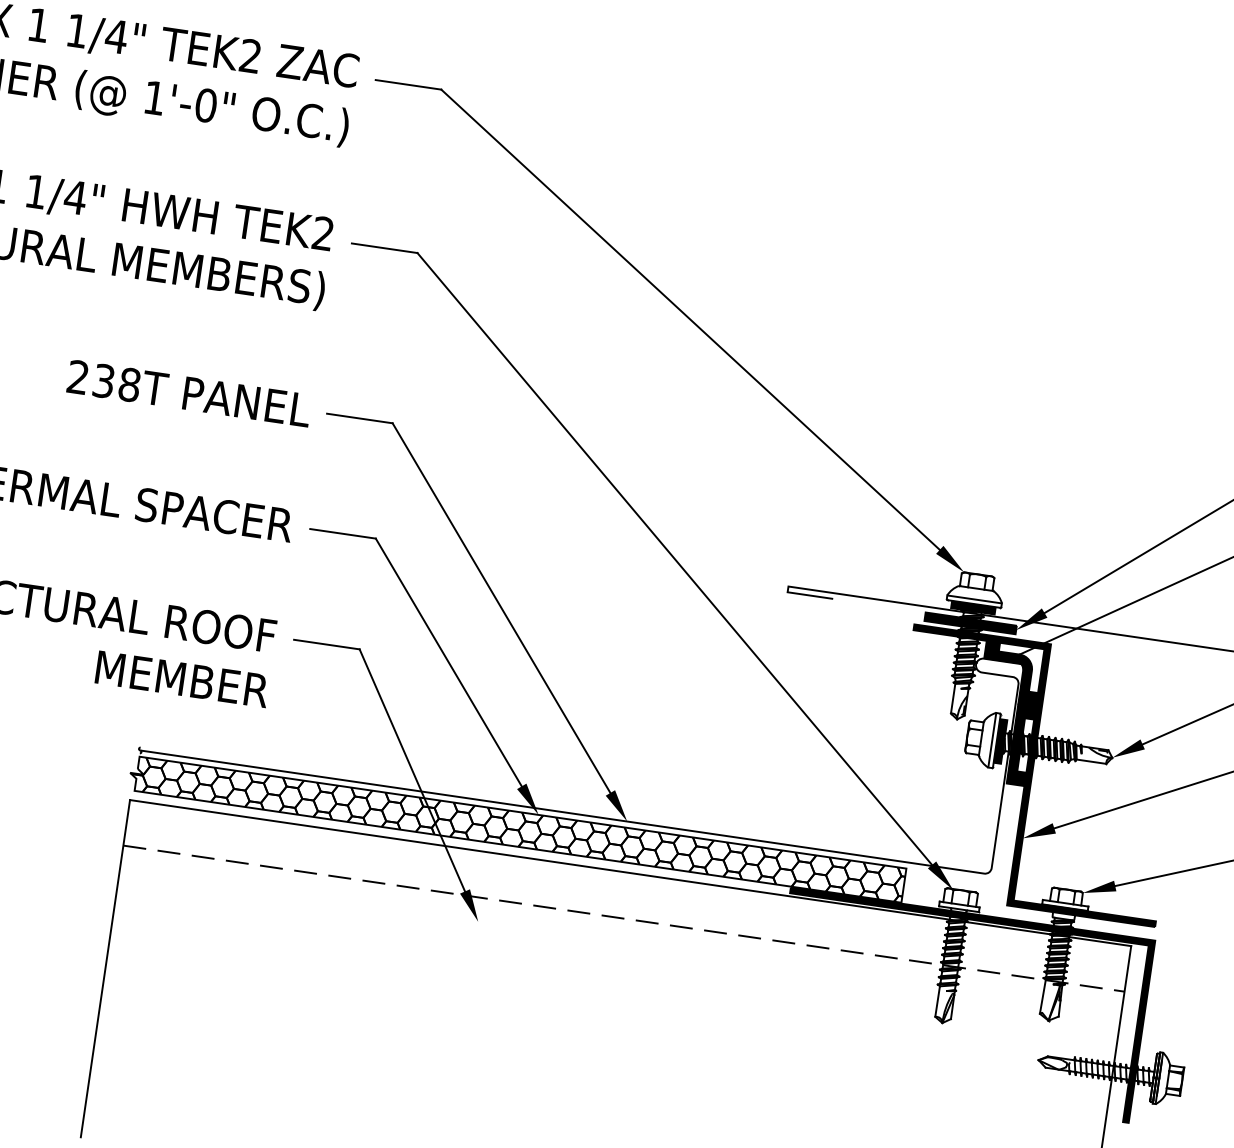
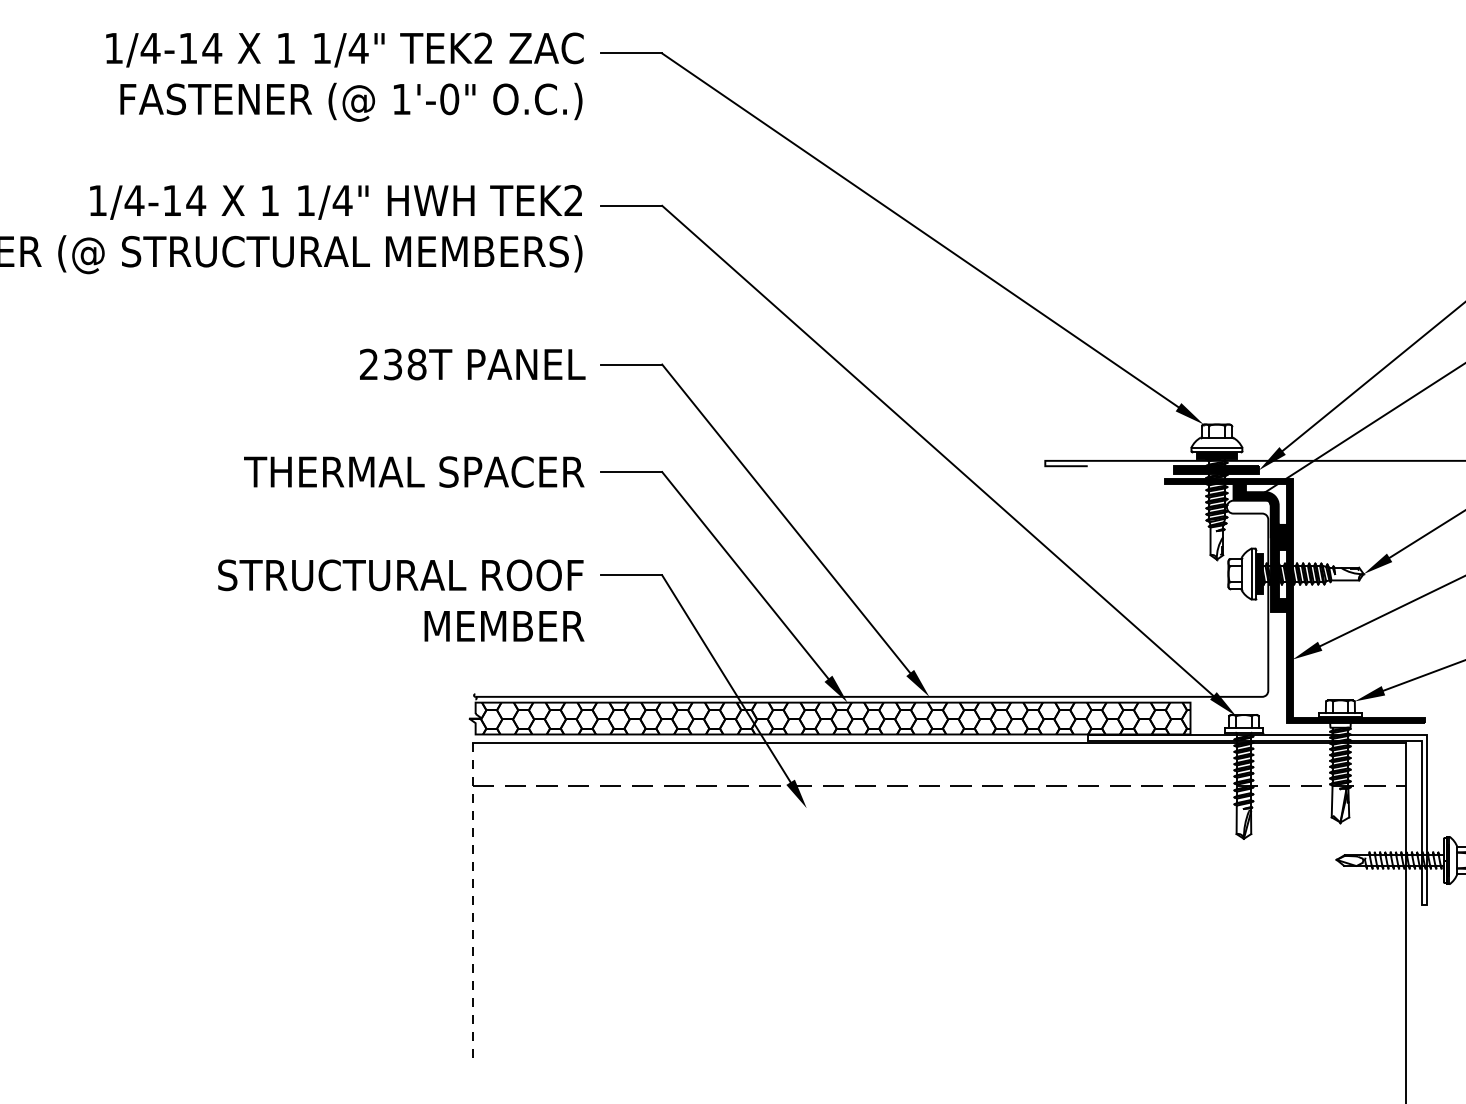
line: (105, 969) -> (472, 901), solid -> dashed
fill: (959, 1005) -> (1257, 820), removed

